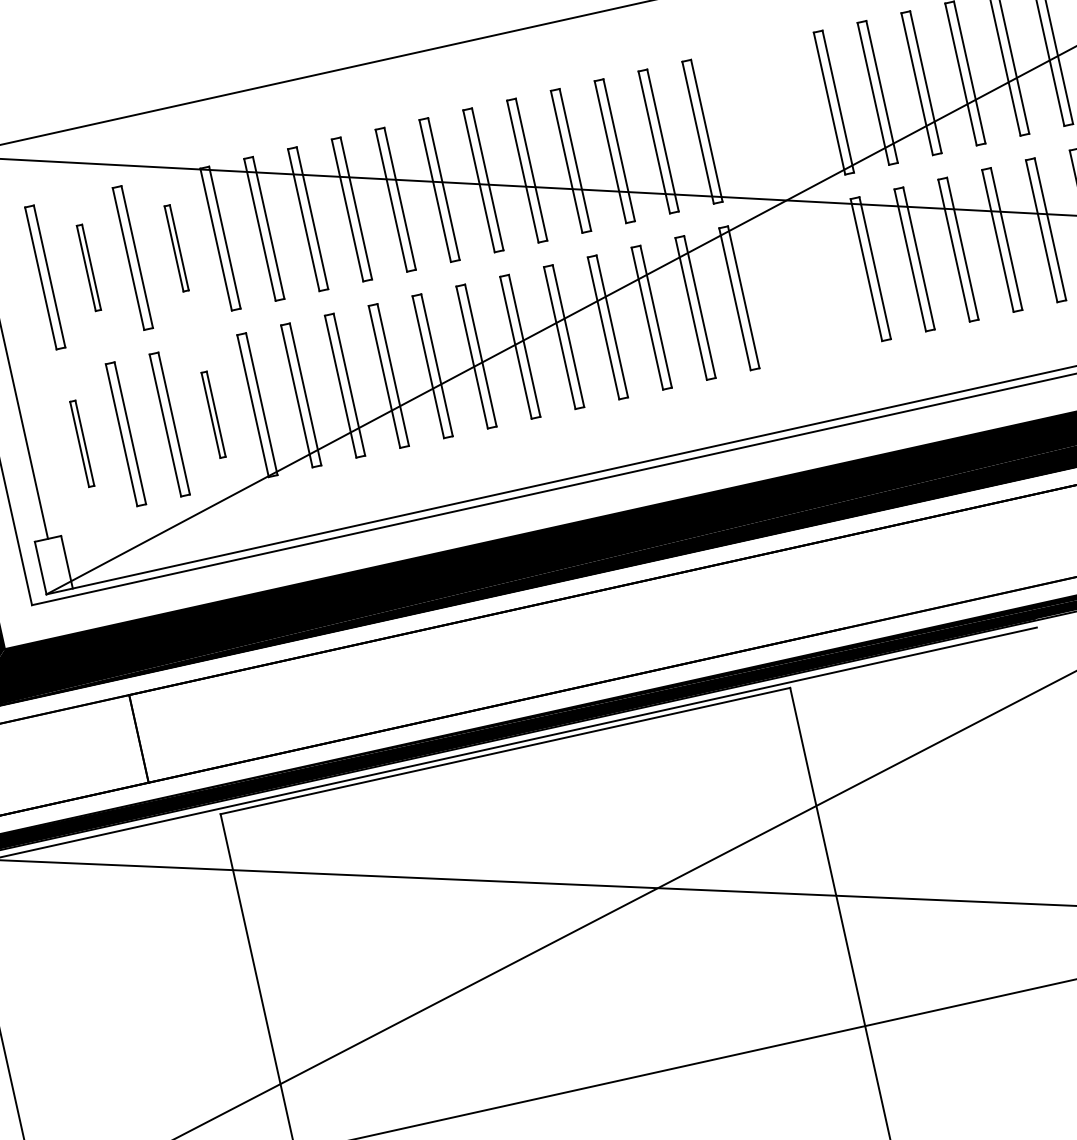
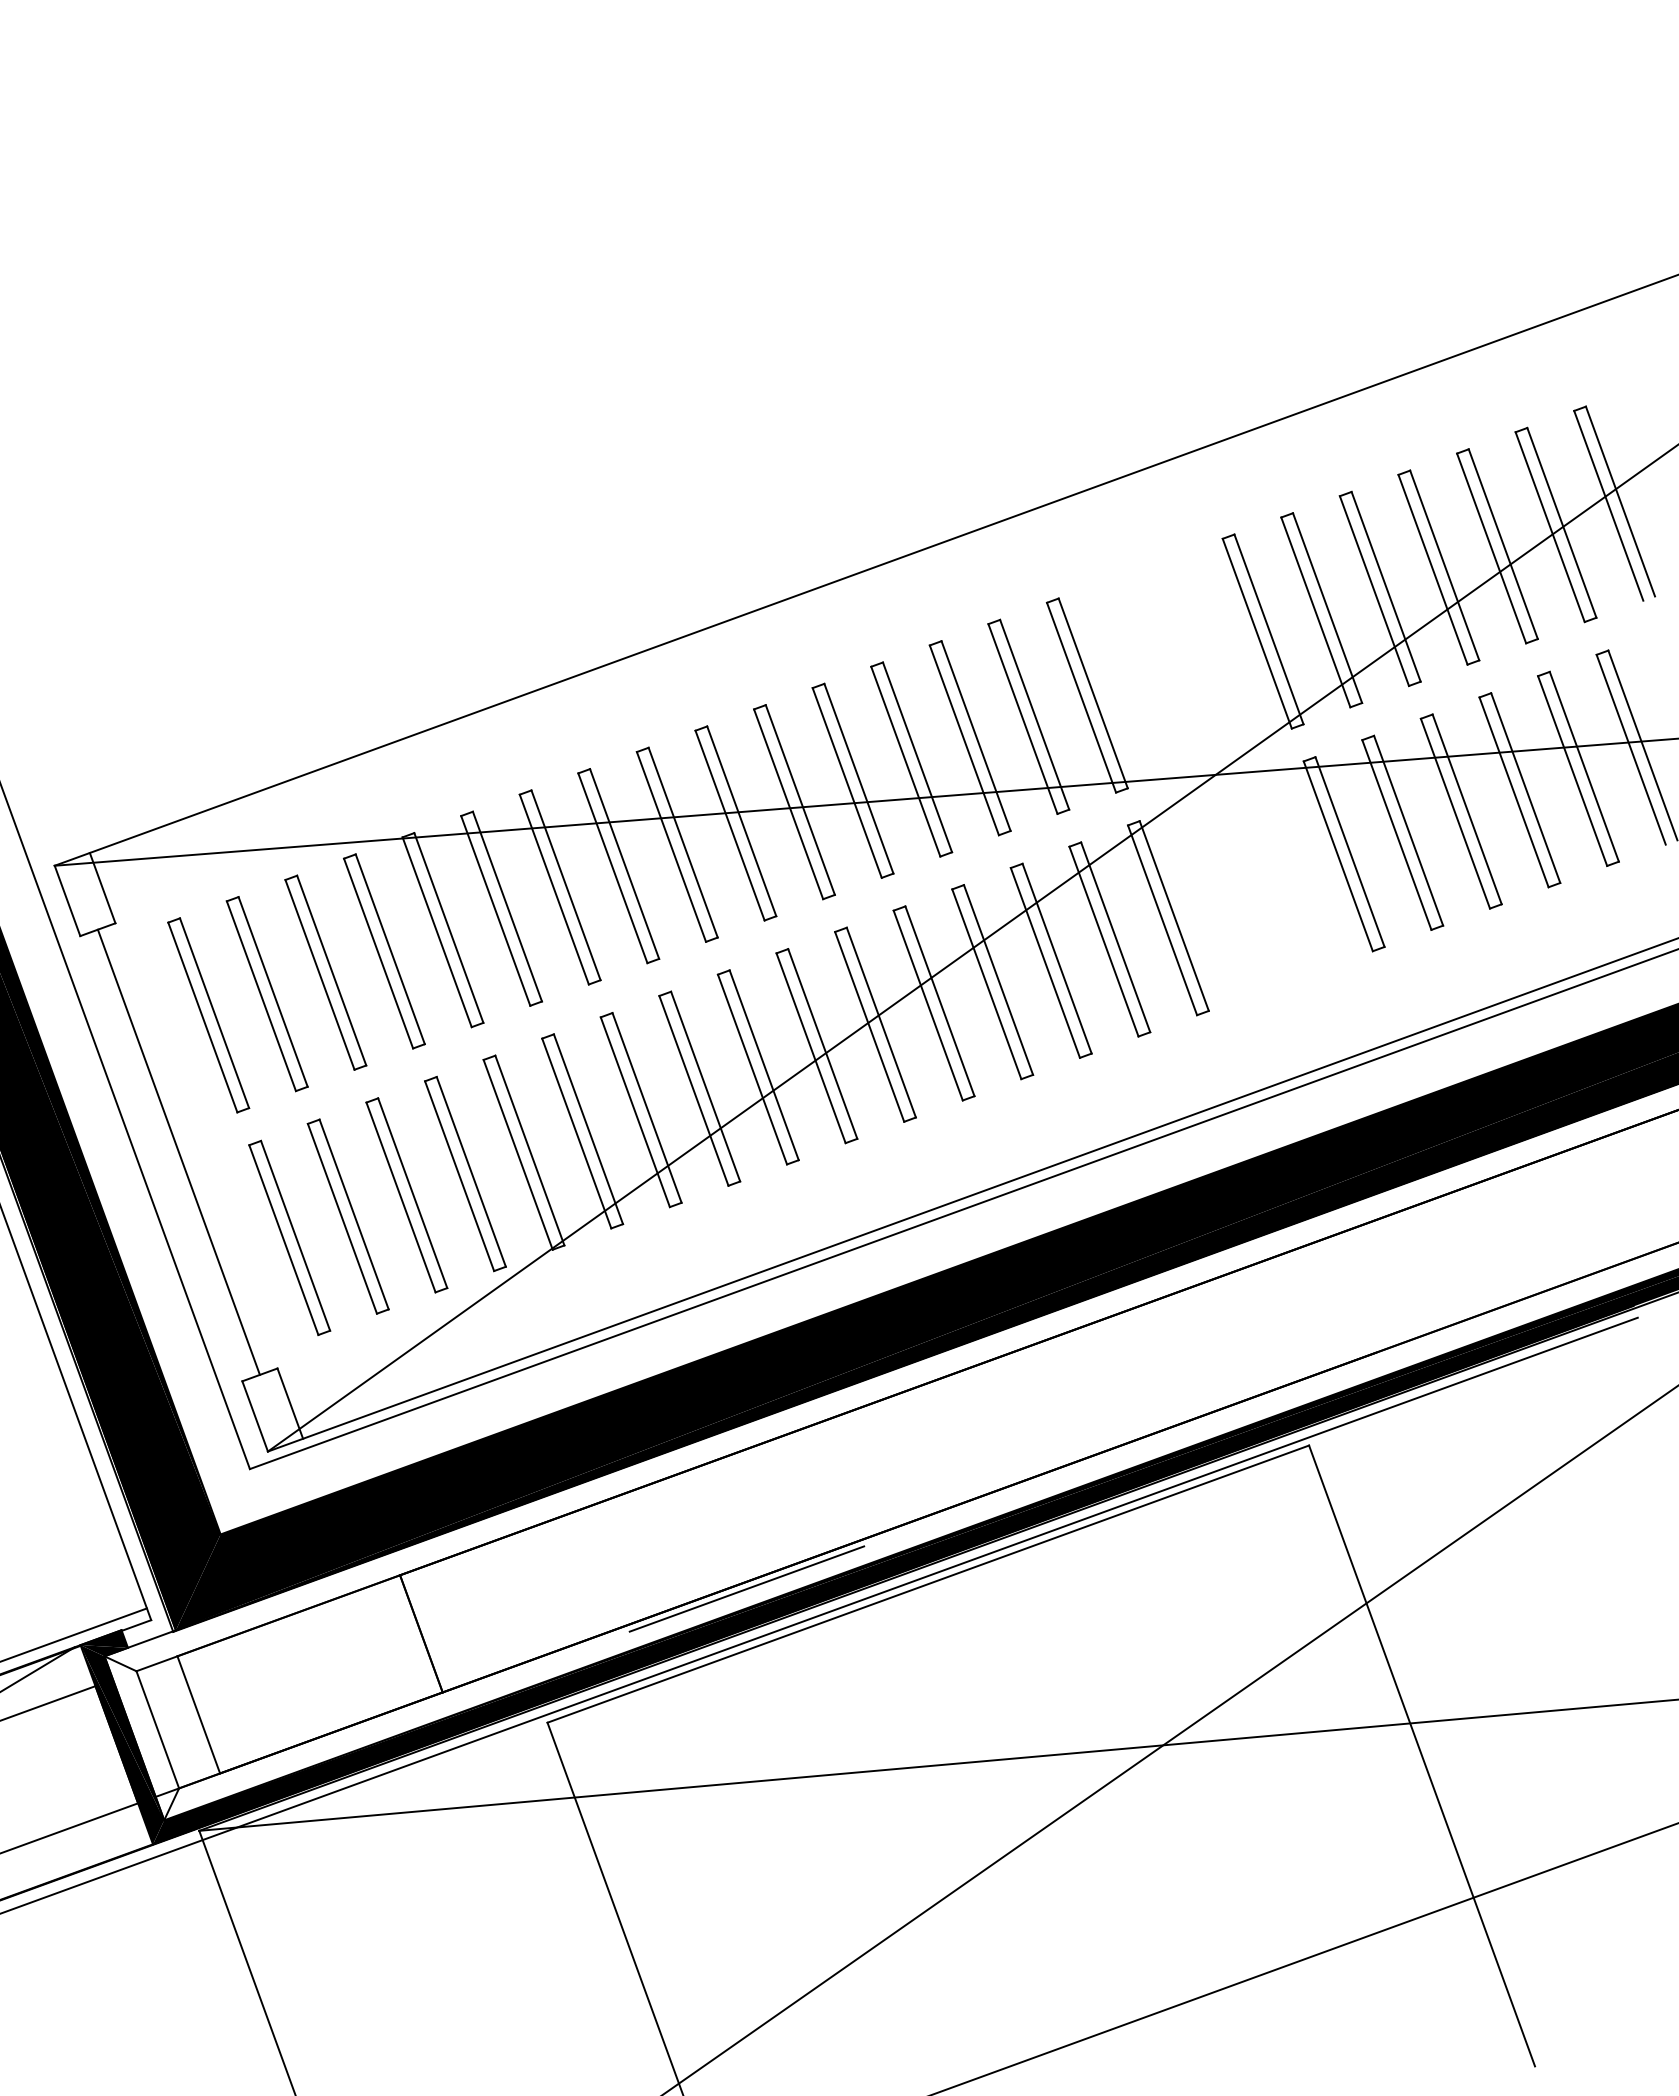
part: (176, 248) -> (384, 951), size x1.67
part: (88, 268) -> (266, 994), size x1.67
part: (213, 414) -> (465, 1173), size x1.67
part: (82, 443) -> (289, 1237), size x1.67
line: (375, 737) -> (746, 1588), added

